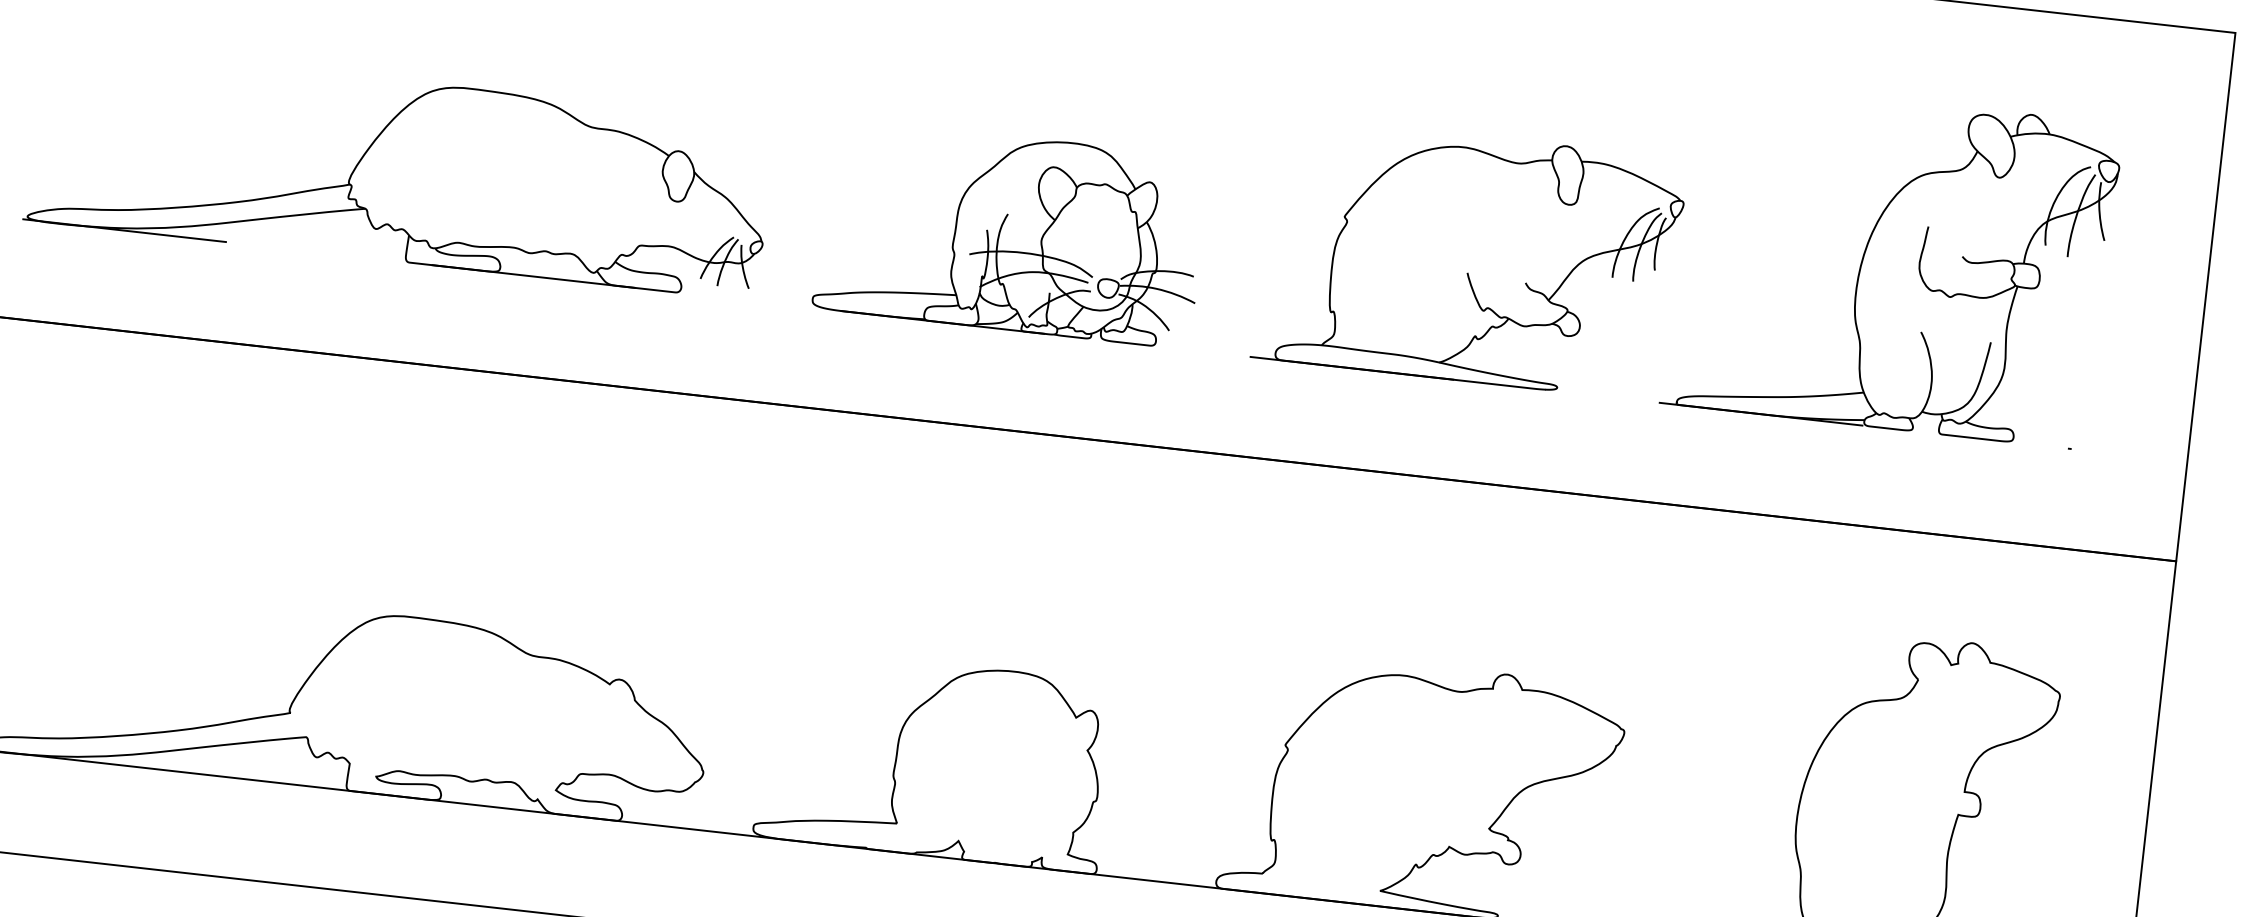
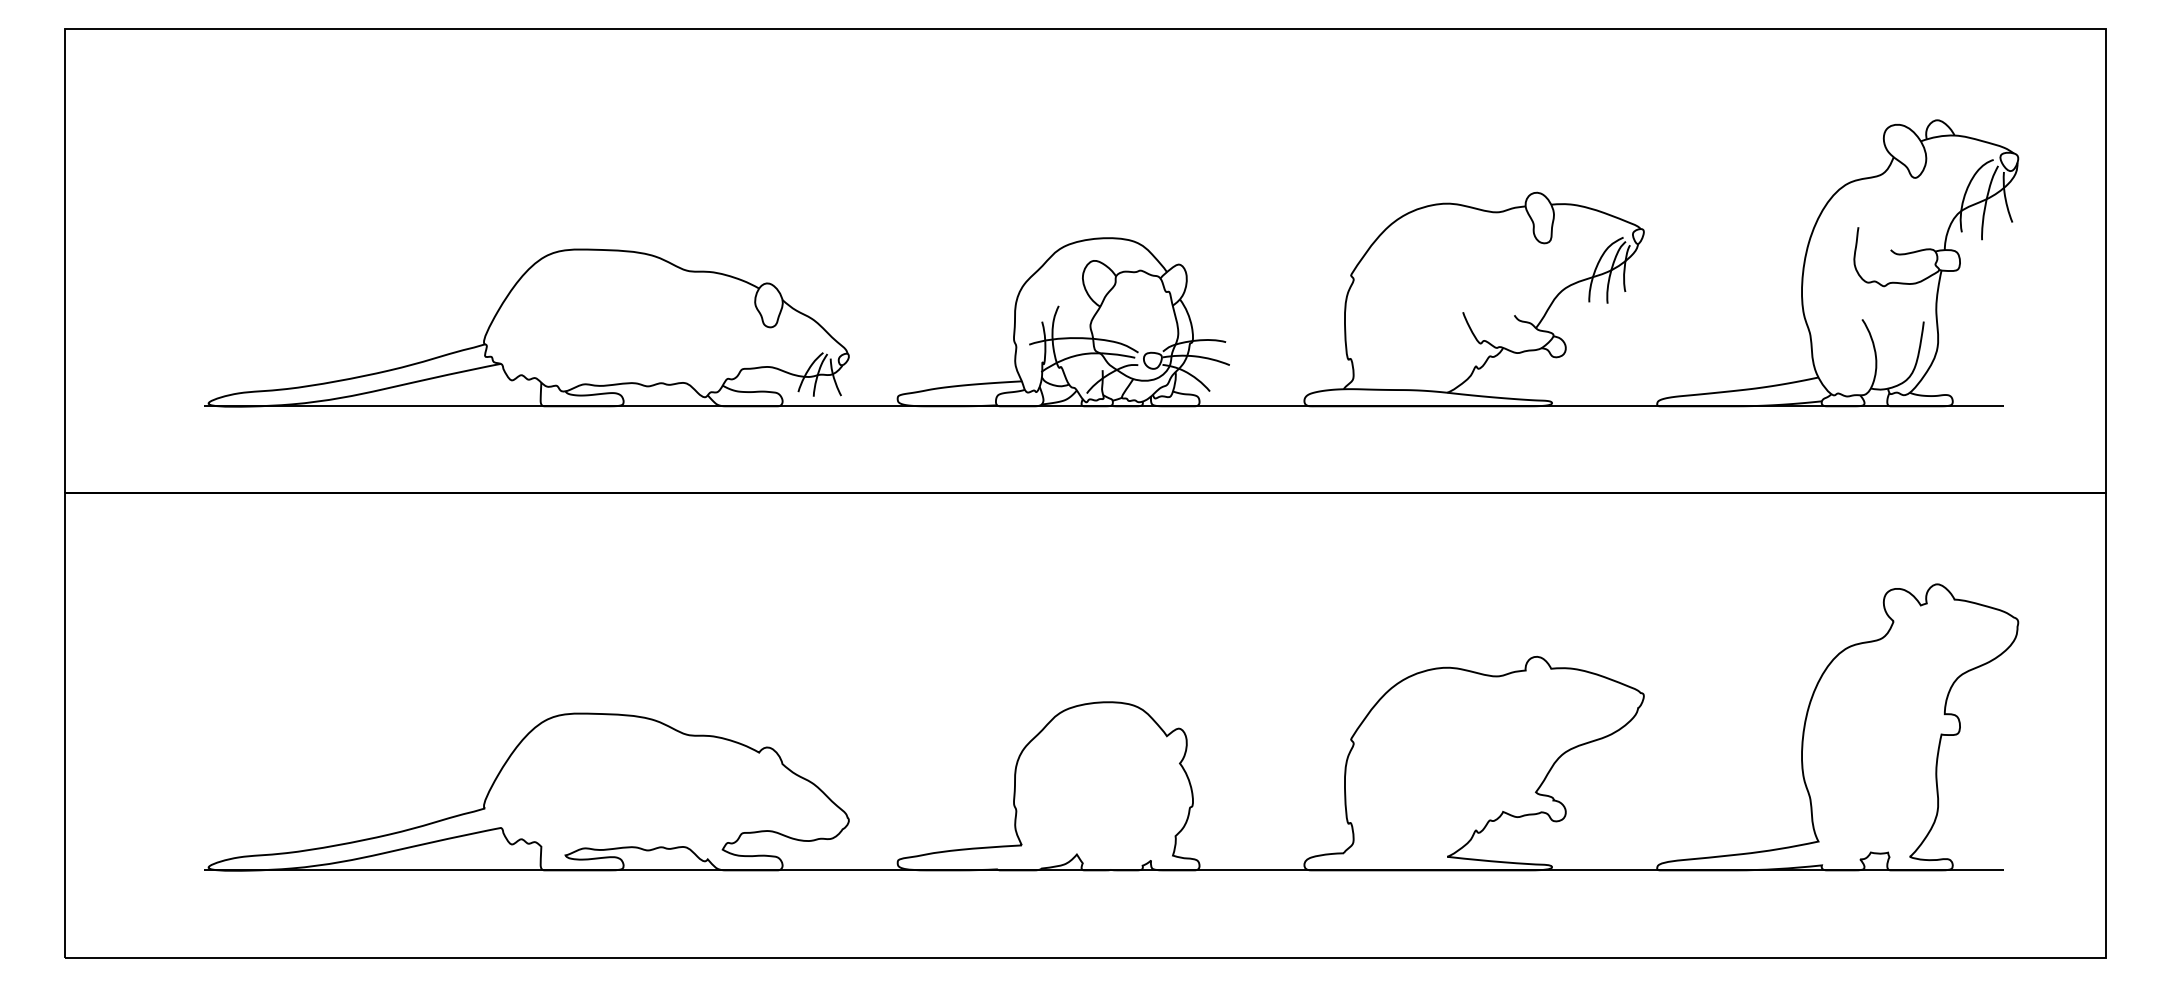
line: (1047, 334) -> (1104, 406), dashed -> solid

